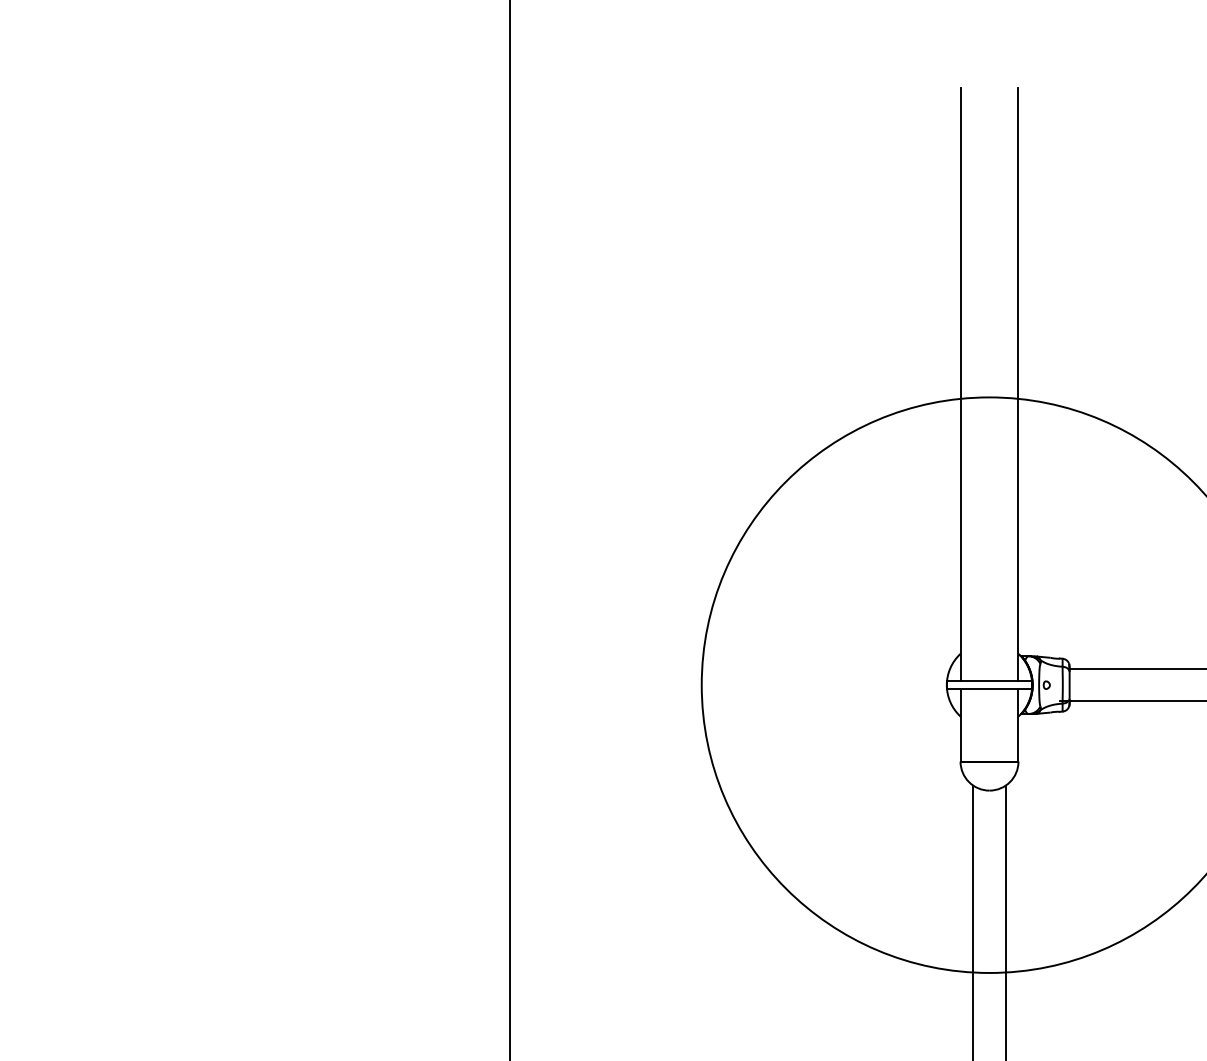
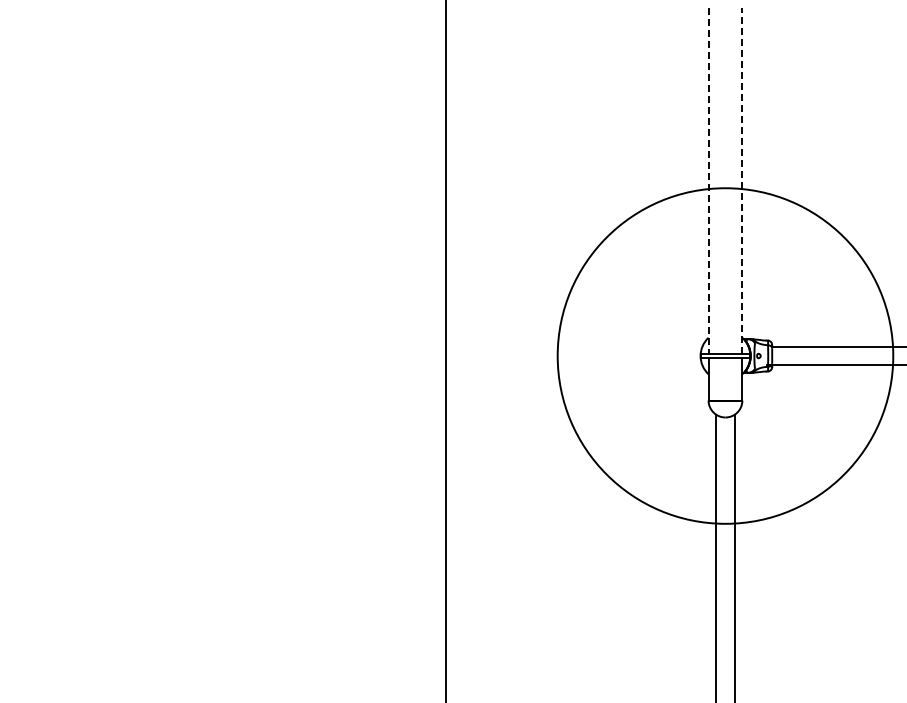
line: (960, 384) -> (708, 180), solid -> dashed
line: (1018, 384) -> (742, 180), solid -> dashed

